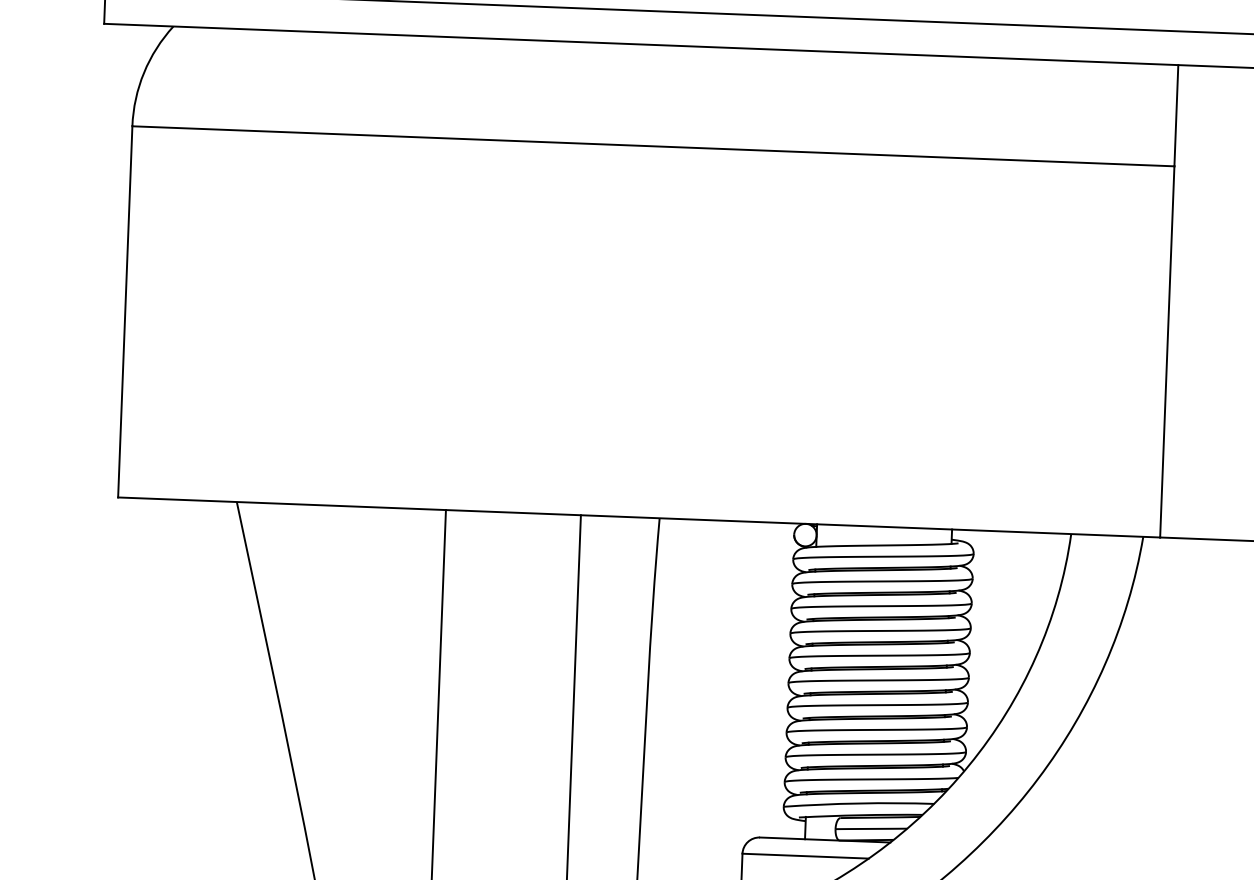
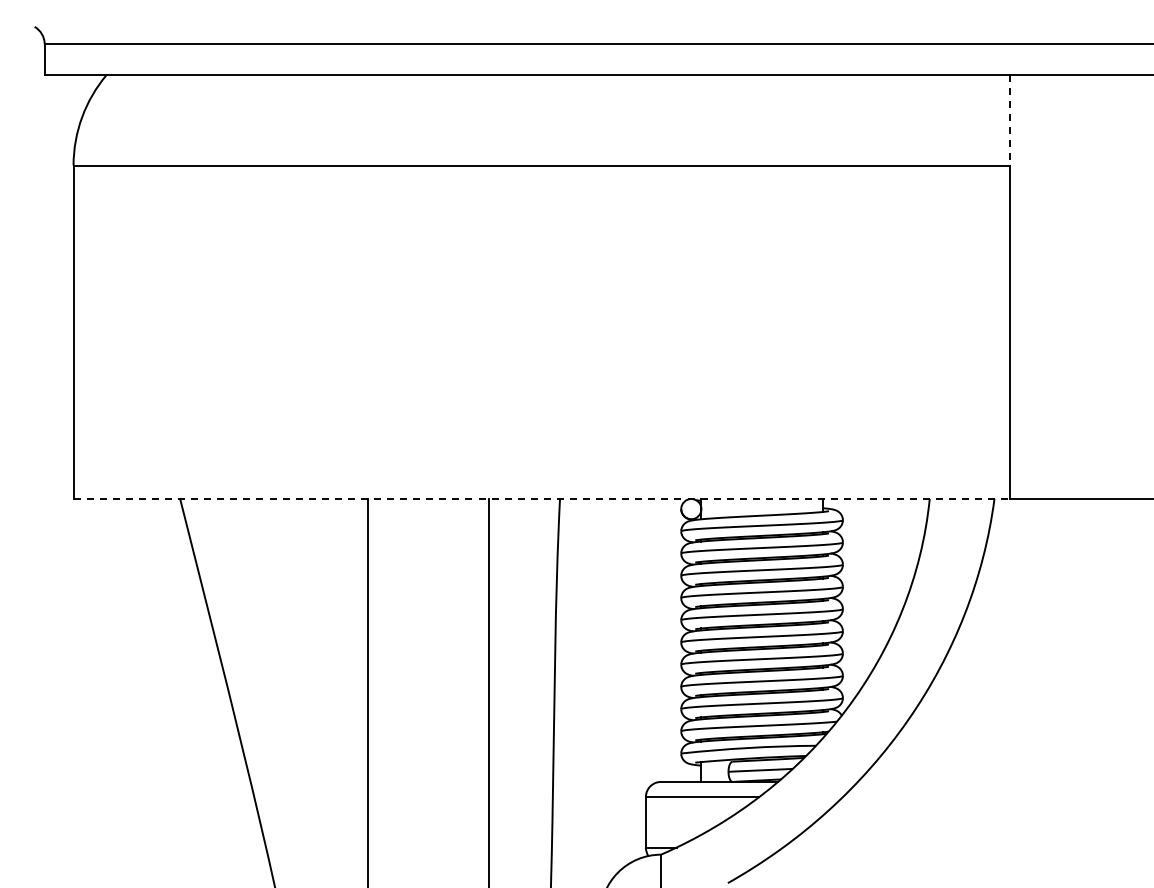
line: (1176, 116) -> (1009, 120), solid -> dashed
line: (640, 518) -> (542, 499), solid -> dashed

